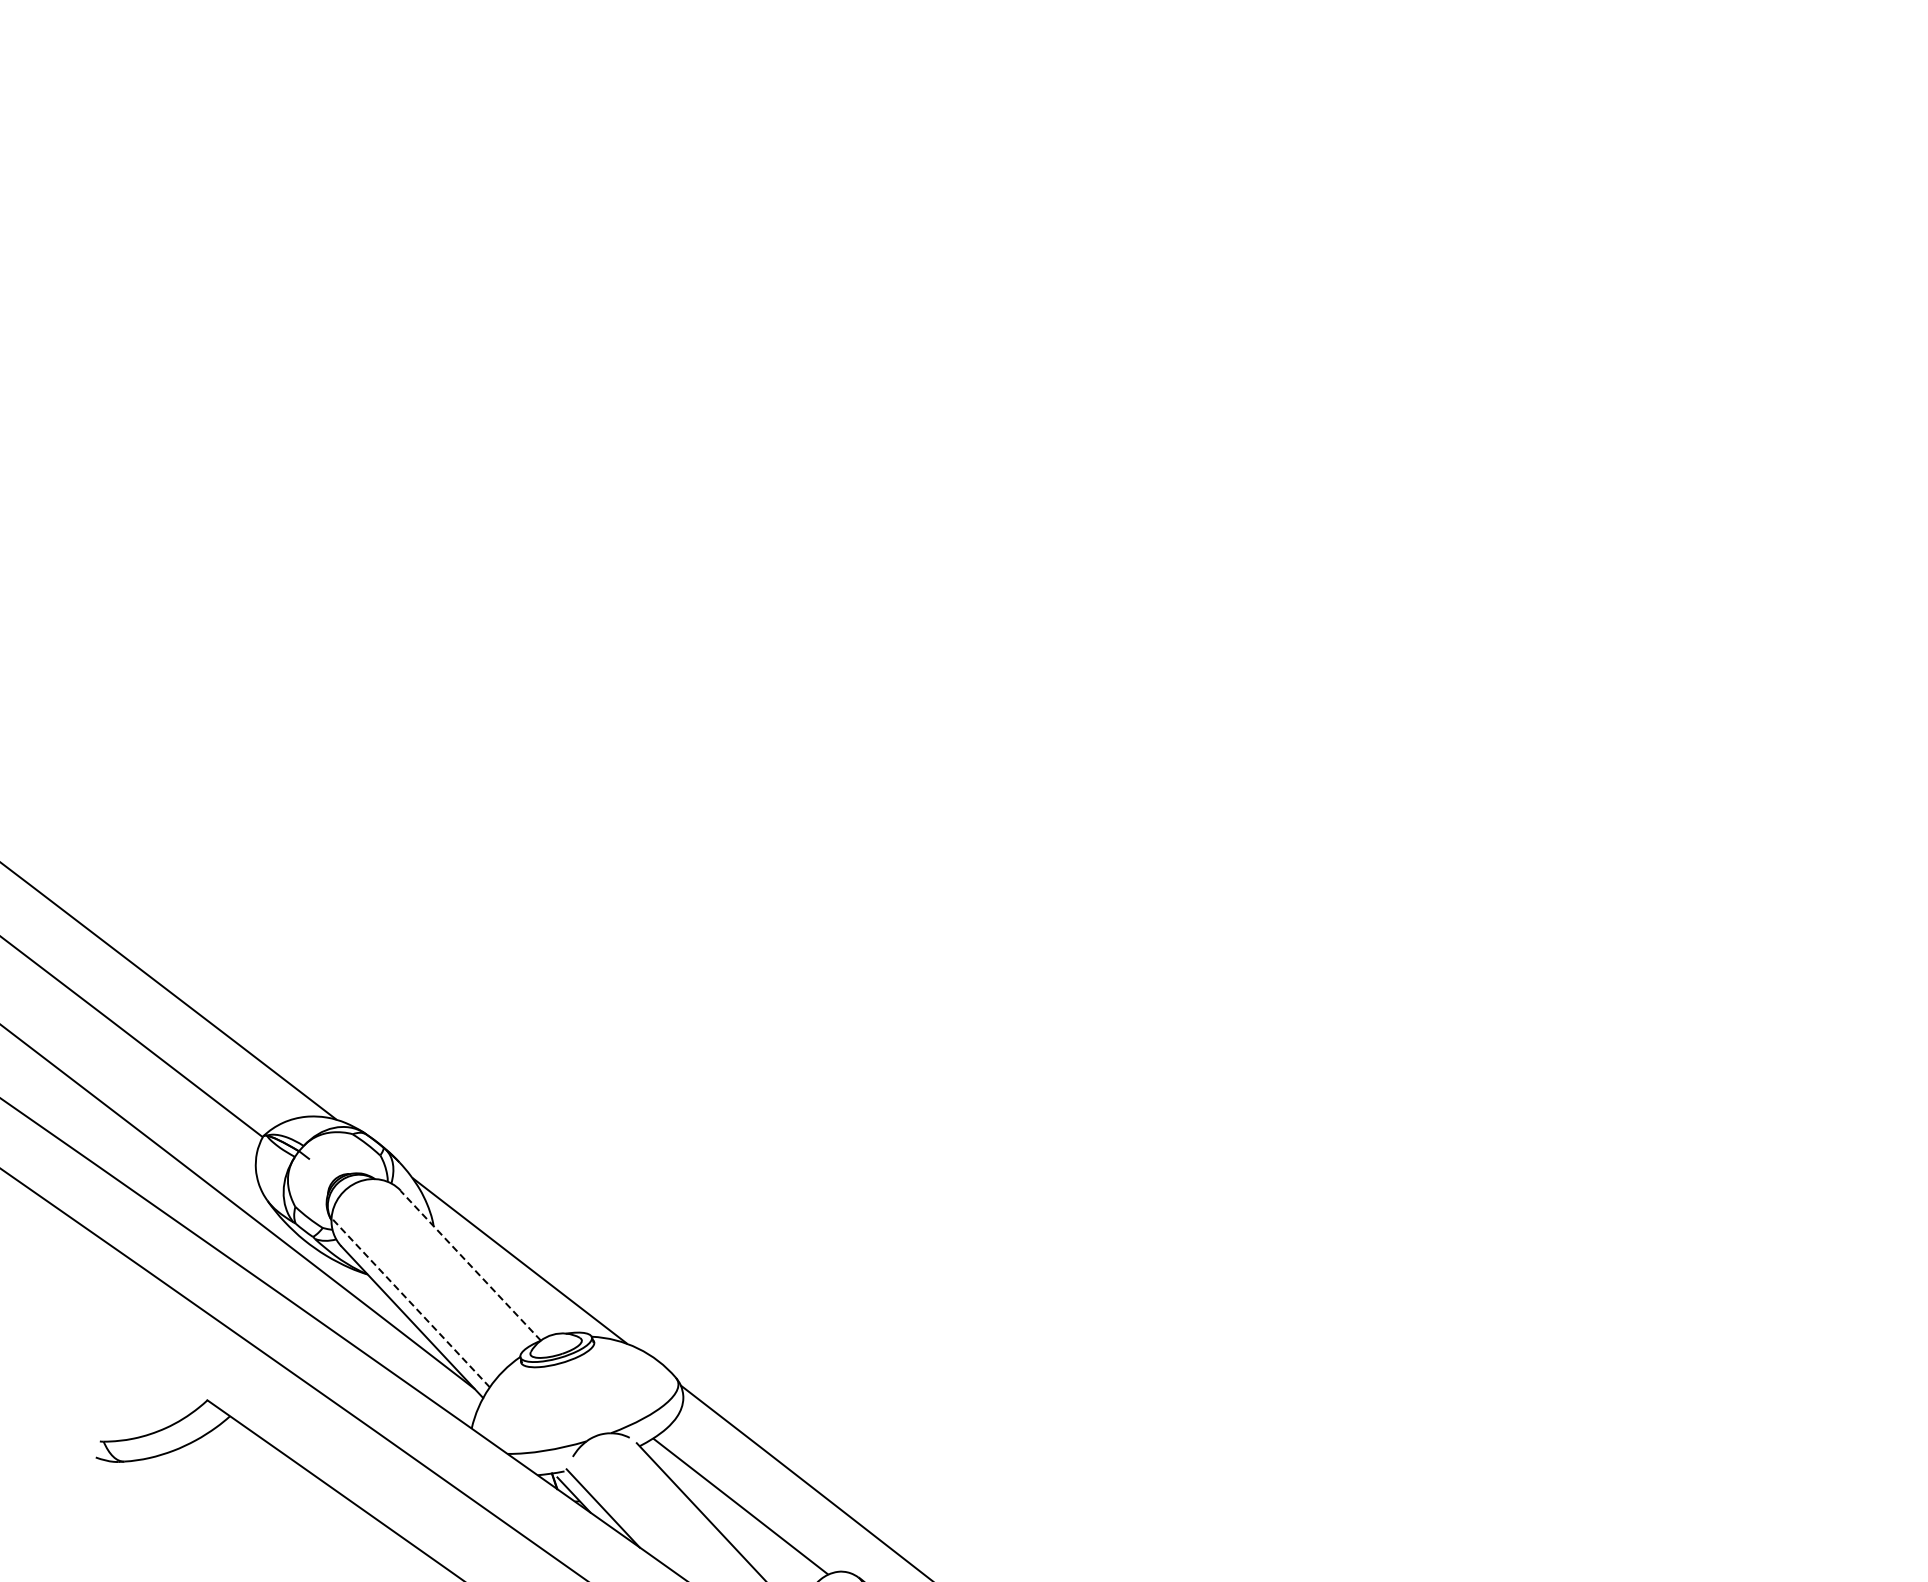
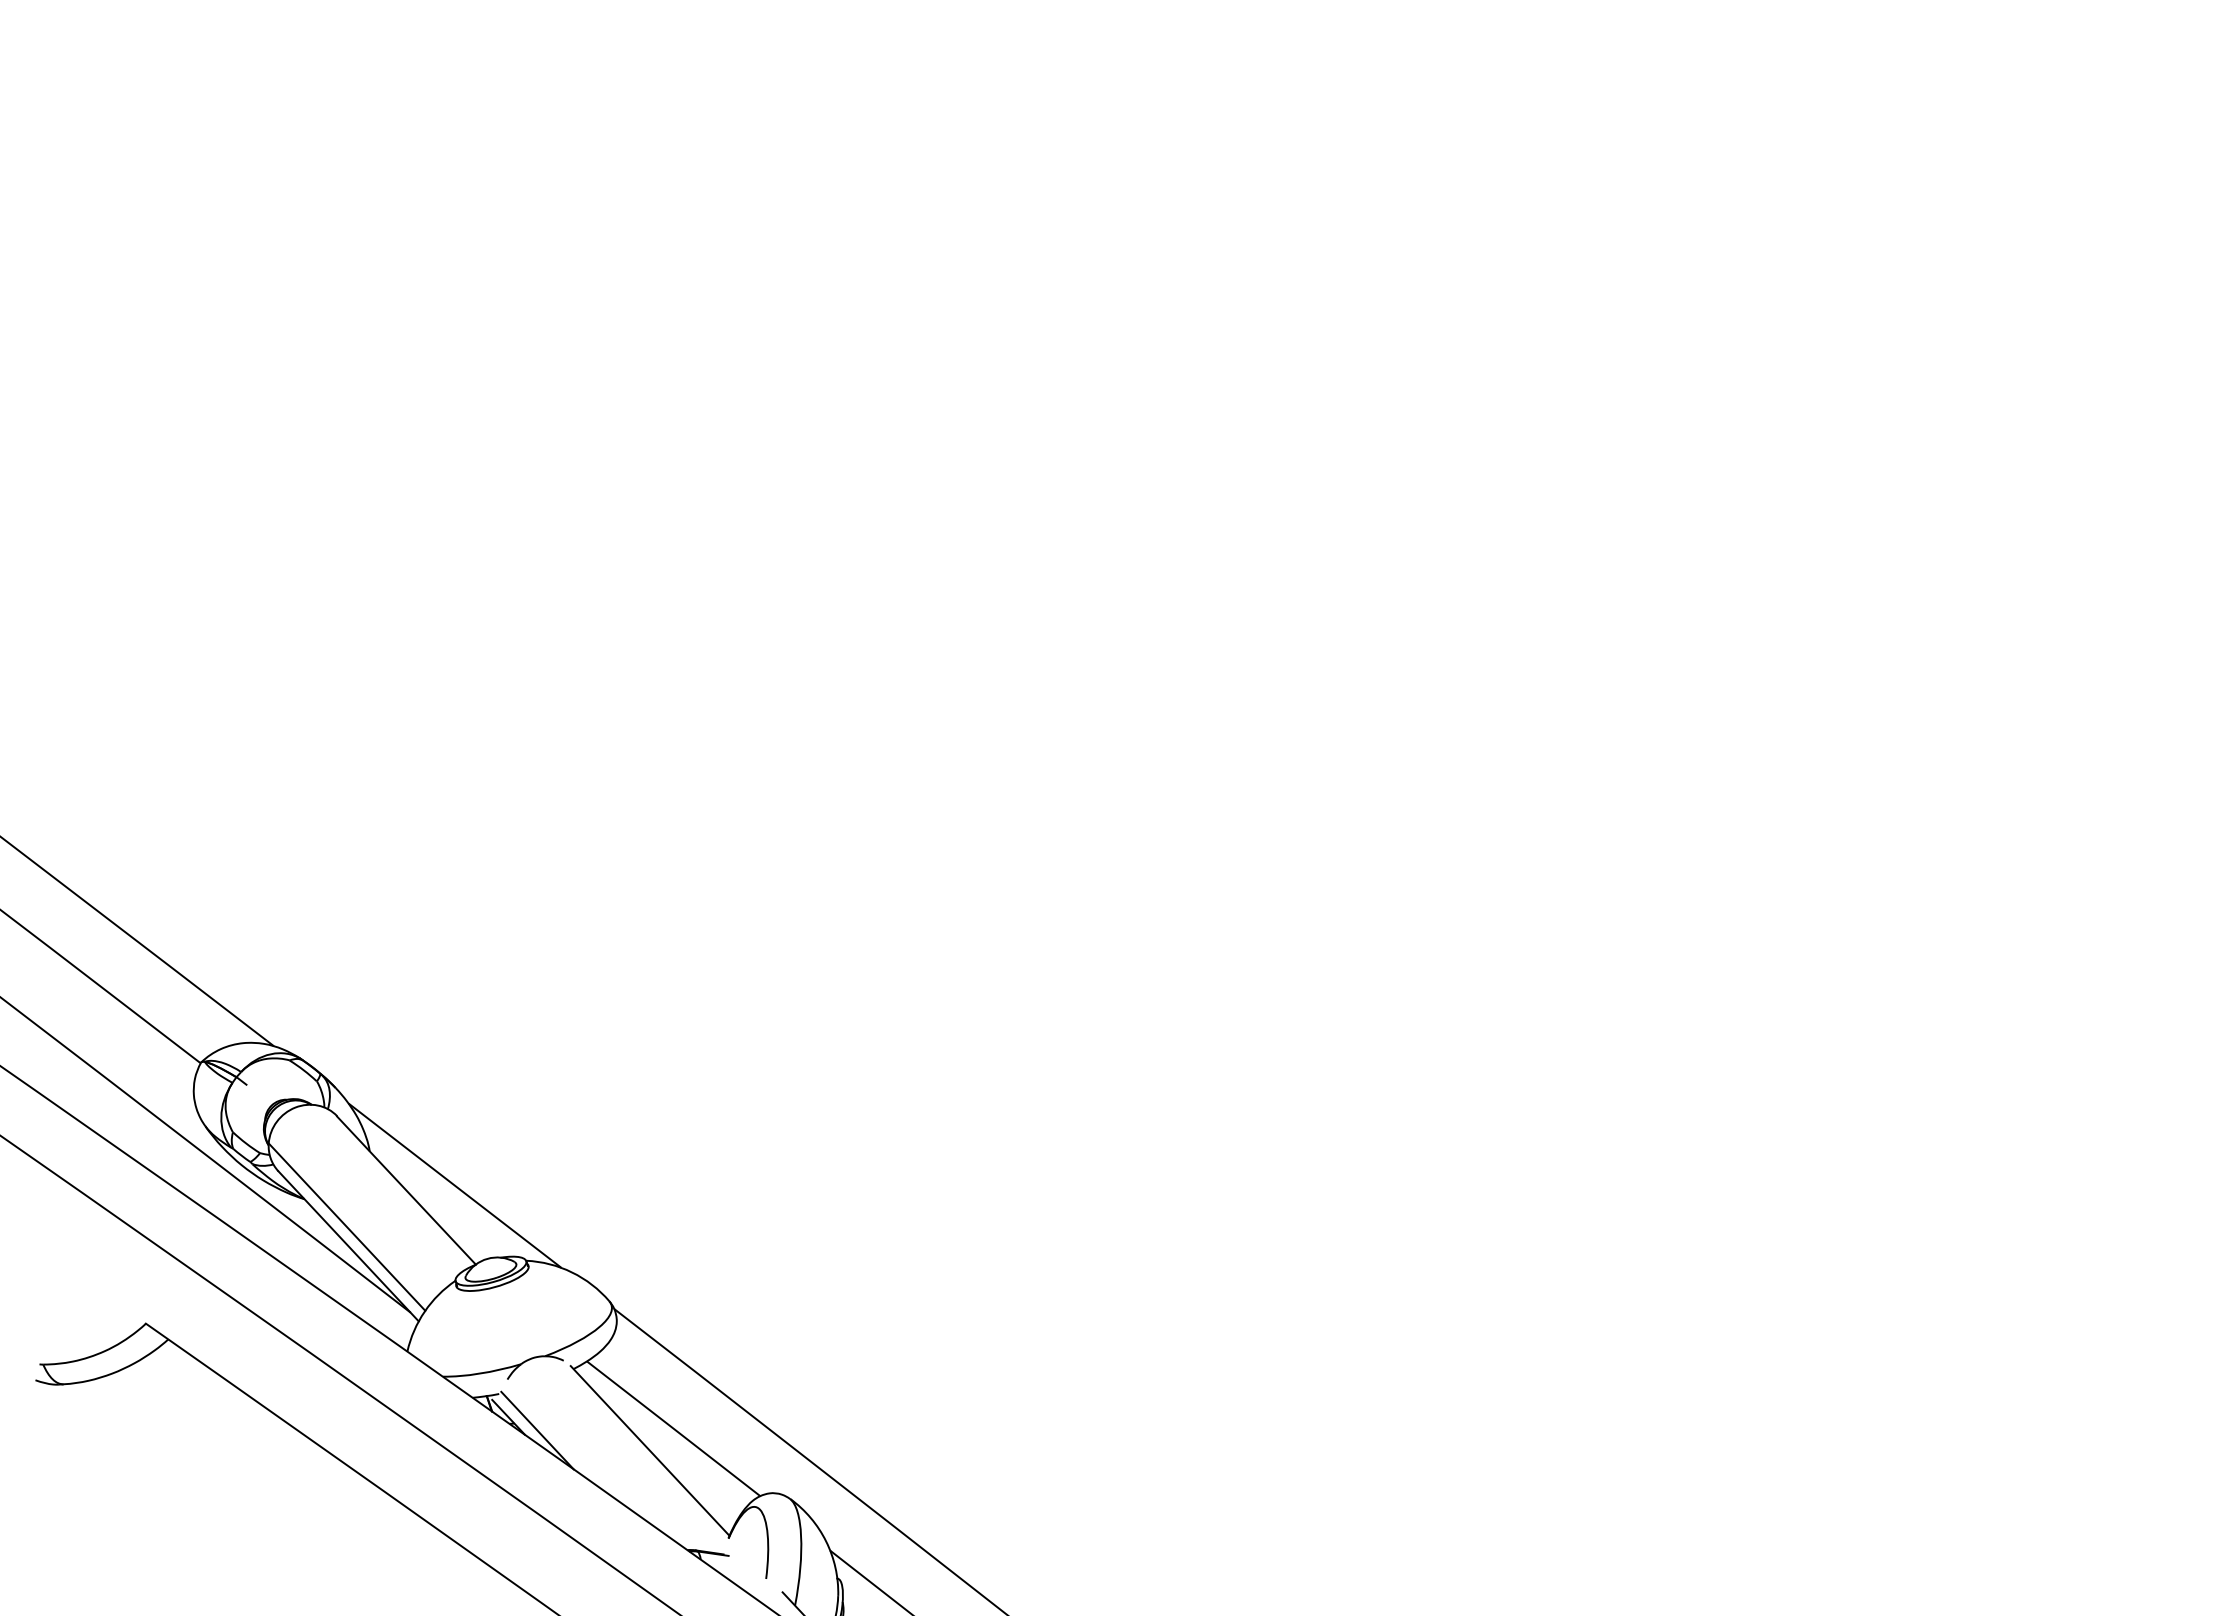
line: (470, 1265) -> (406, 1190), dashed -> solid
line: (411, 1303) -> (347, 1227), dashed -> solid

